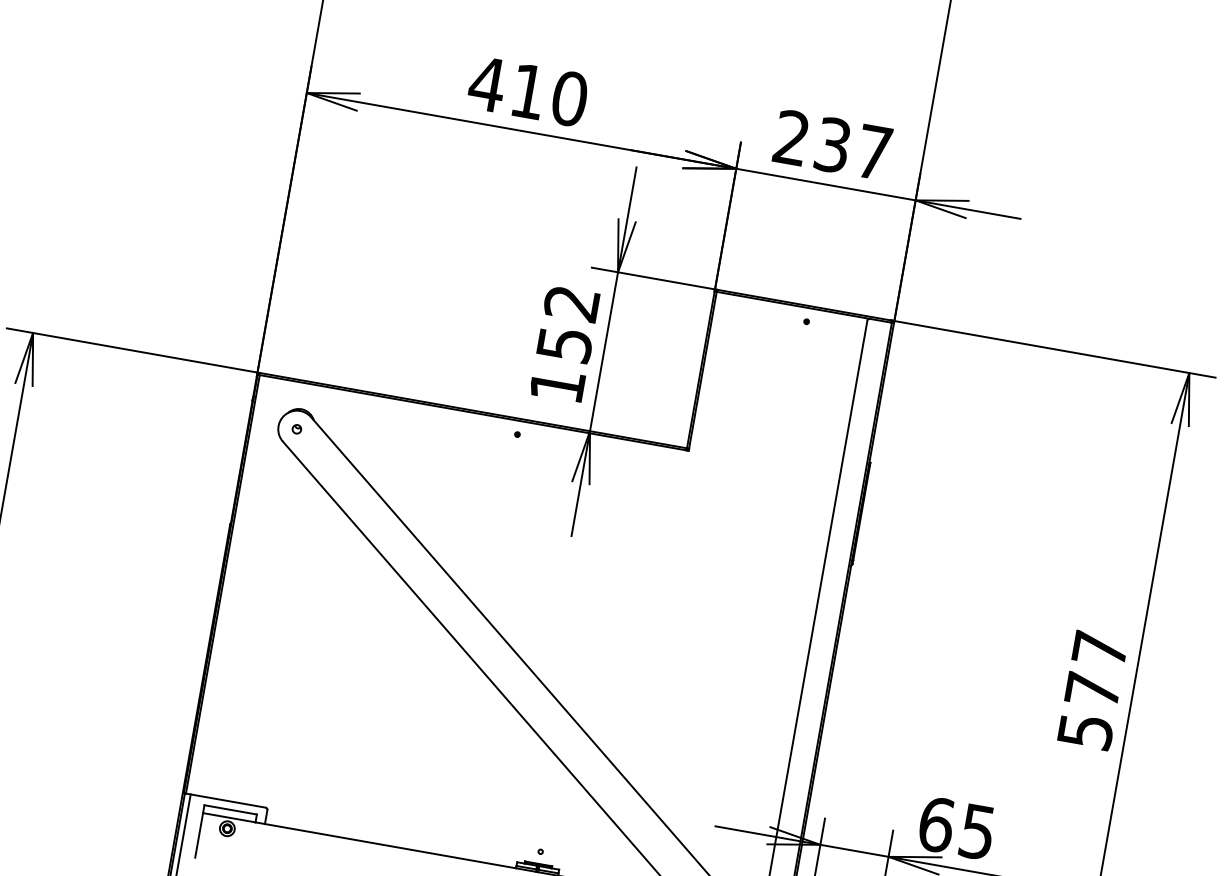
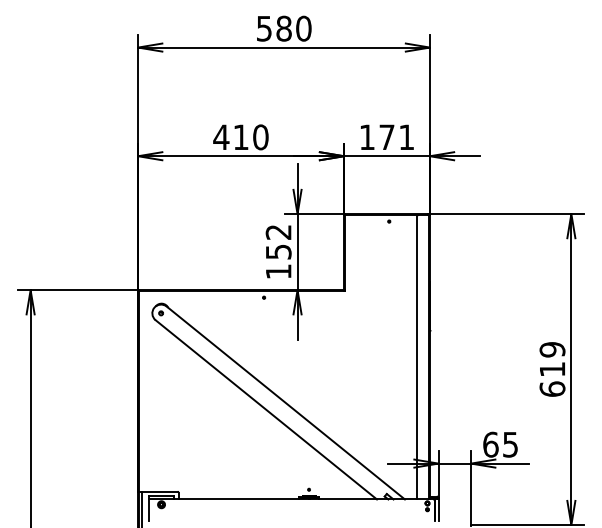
text: (831, 145) -> (386, 137), 237 -> 171
text: (1092, 690) -> (552, 369), 577 -> 619

